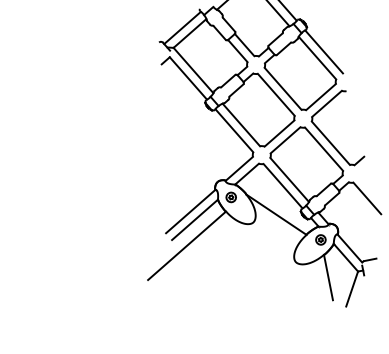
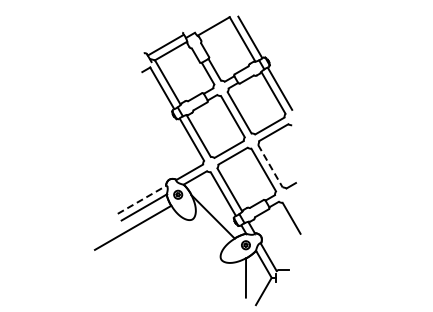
line: (331, 143) -> (270, 166), solid -> dashed
line: (191, 211) -> (142, 199), solid -> dashed

